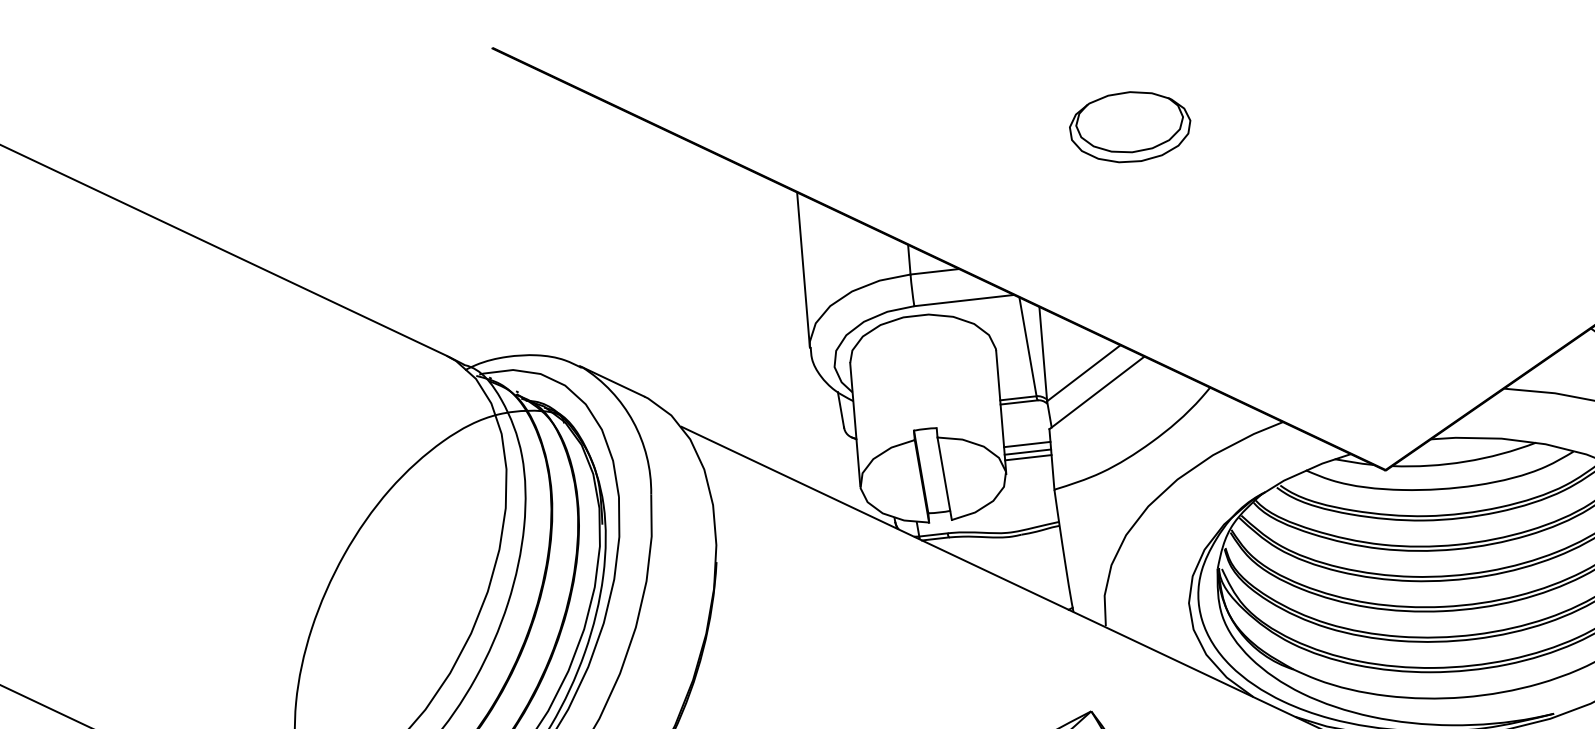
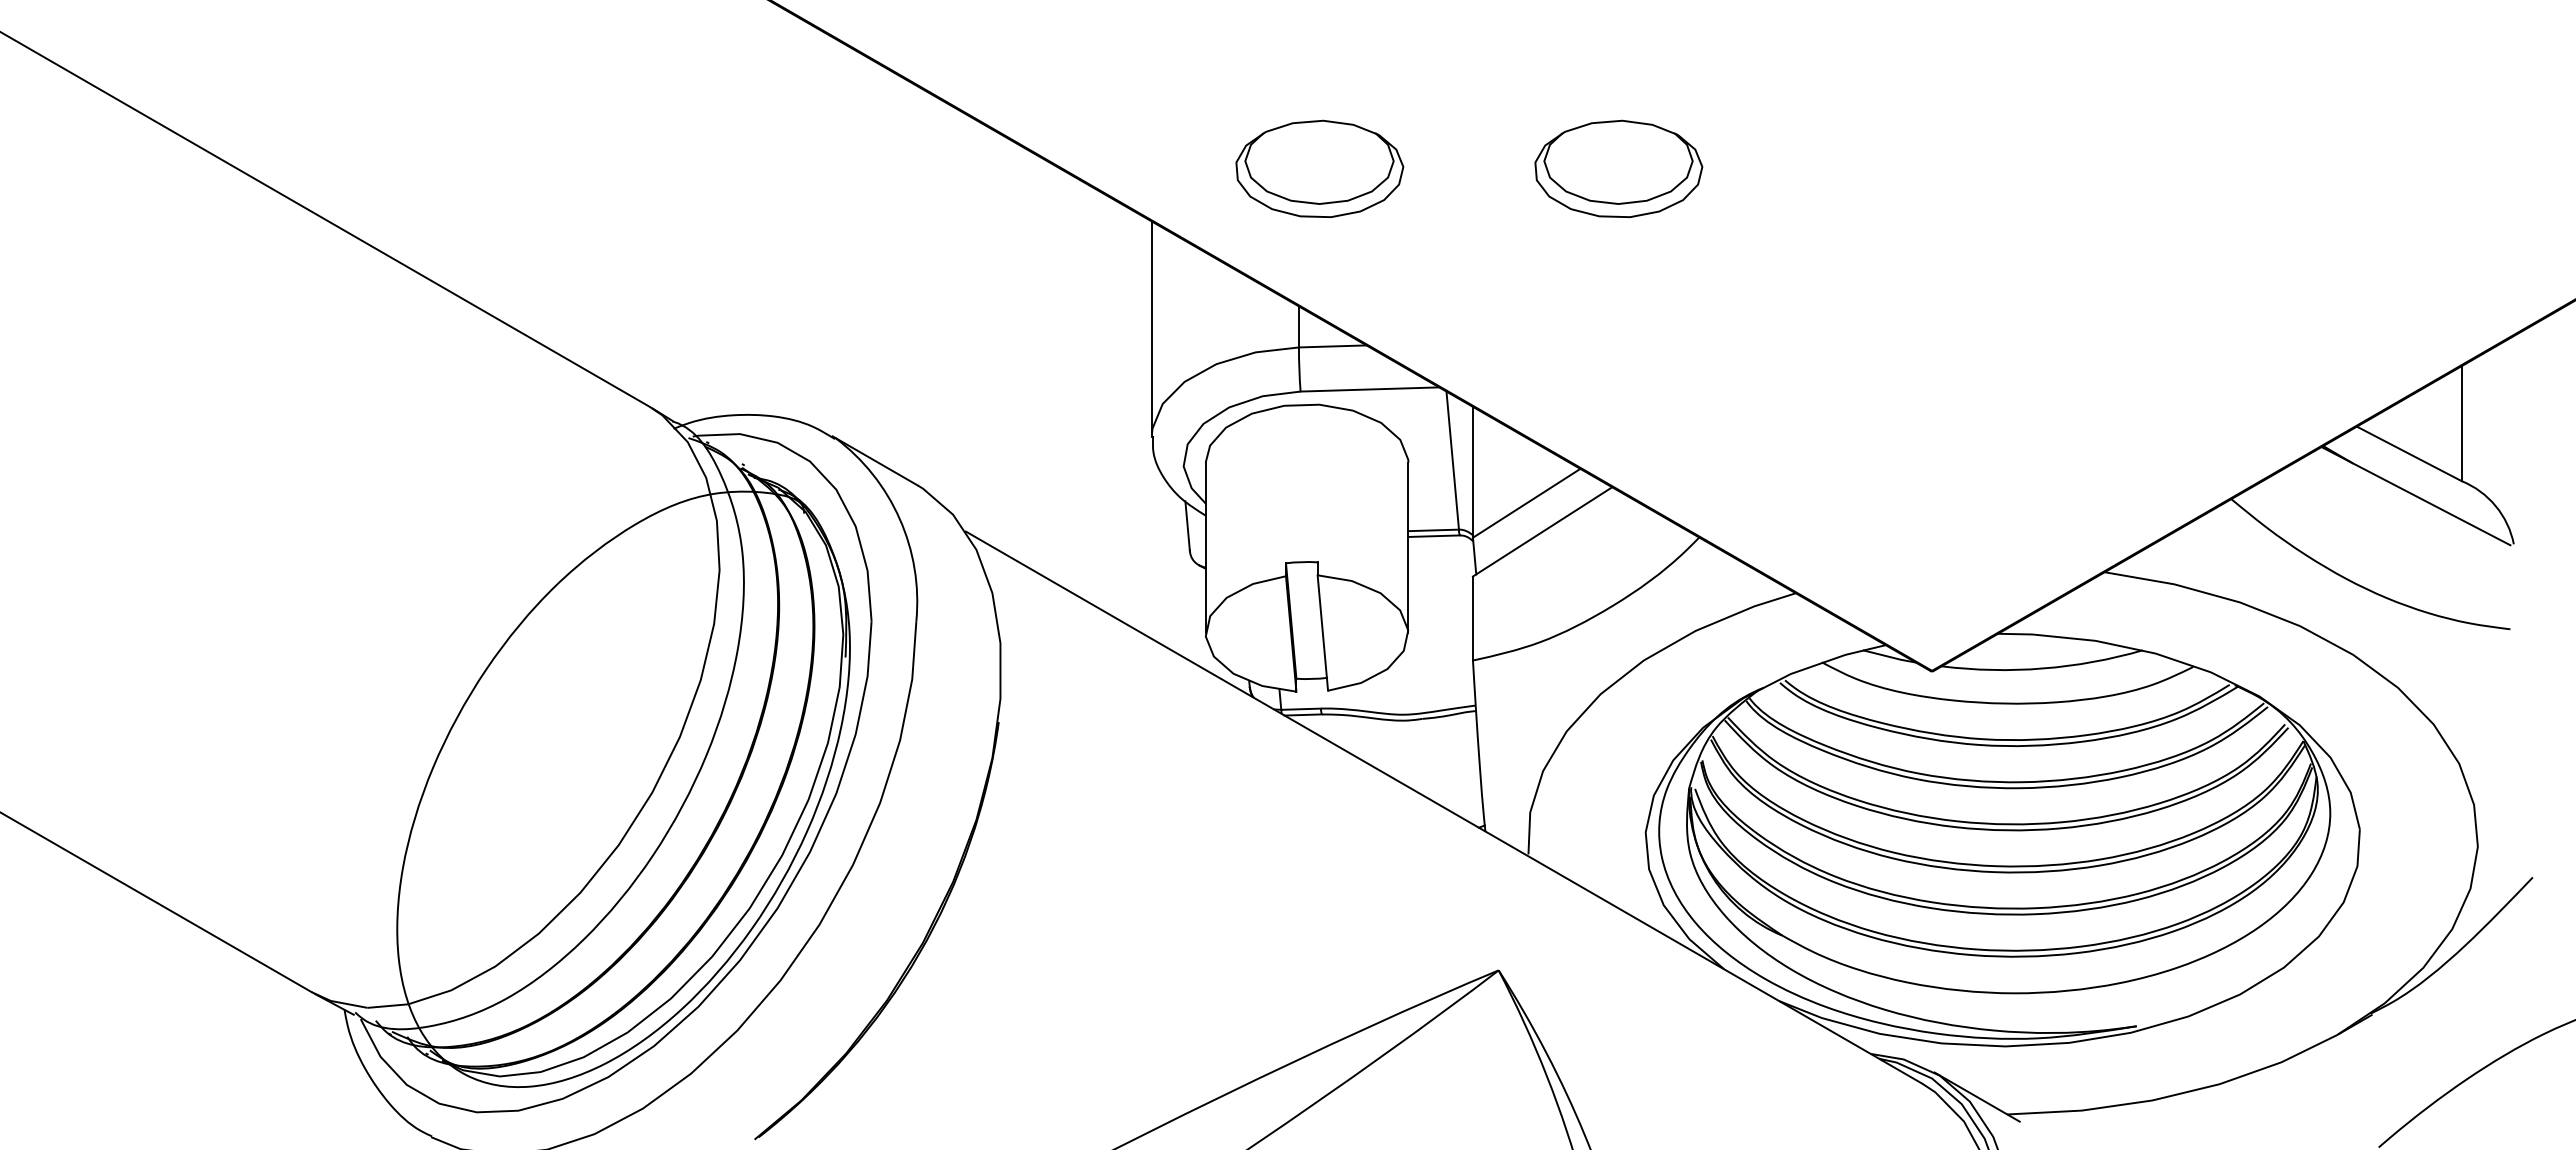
part: (914, 144) -> (1319, 168), added
line: (1027, 444) -> (1440, 595), removed
line: (1027, 451) -> (1440, 605), removed
line: (1028, 457) -> (1440, 613), removed

